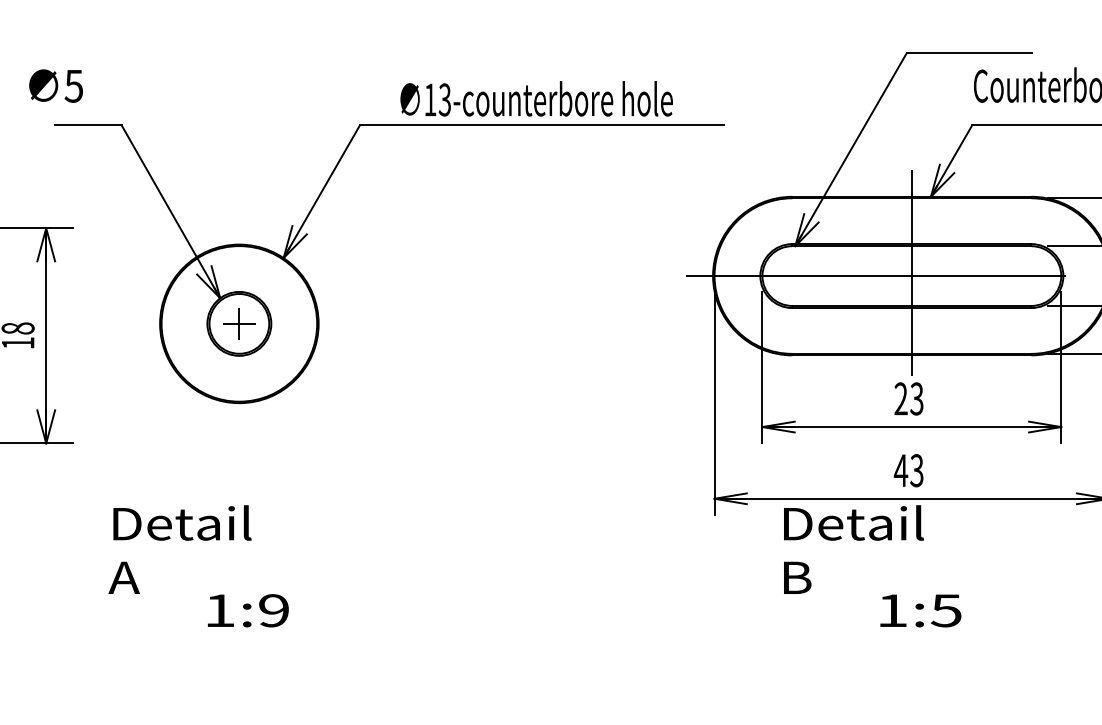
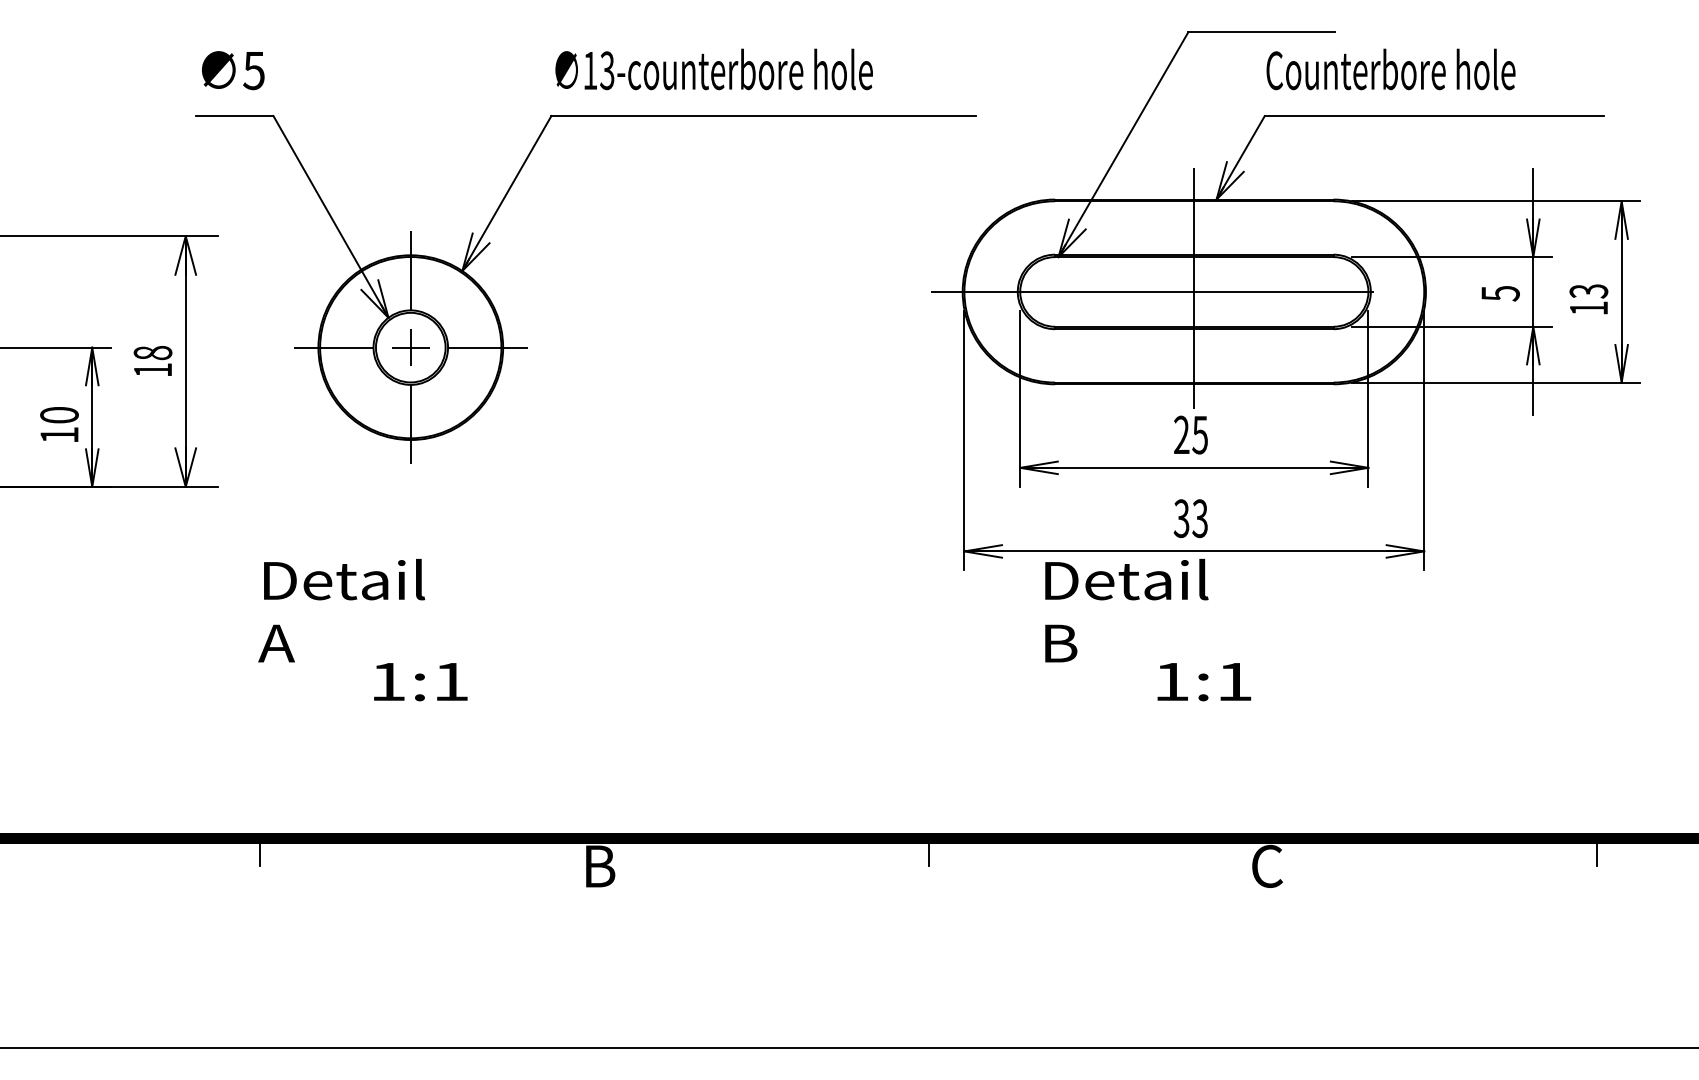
text: (56, 86) -> (233, 70), moved
text: (536, 98) -> (713, 69), moved
line: (239, 257) -> (410, 270), added
line: (173, 323) -> (333, 347), added
line: (305, 323) -> (487, 347), added
line: (239, 389) -> (410, 424), added
text: (916, 398) -> (1199, 434), 23 -> 25
text: (900, 470) -> (1181, 518), 43 -> 33
text: (273, 610) -> (450, 681), 1:9 -> 1:1
text: (945, 611) -> (1233, 682), 1:5 -> 1:1

